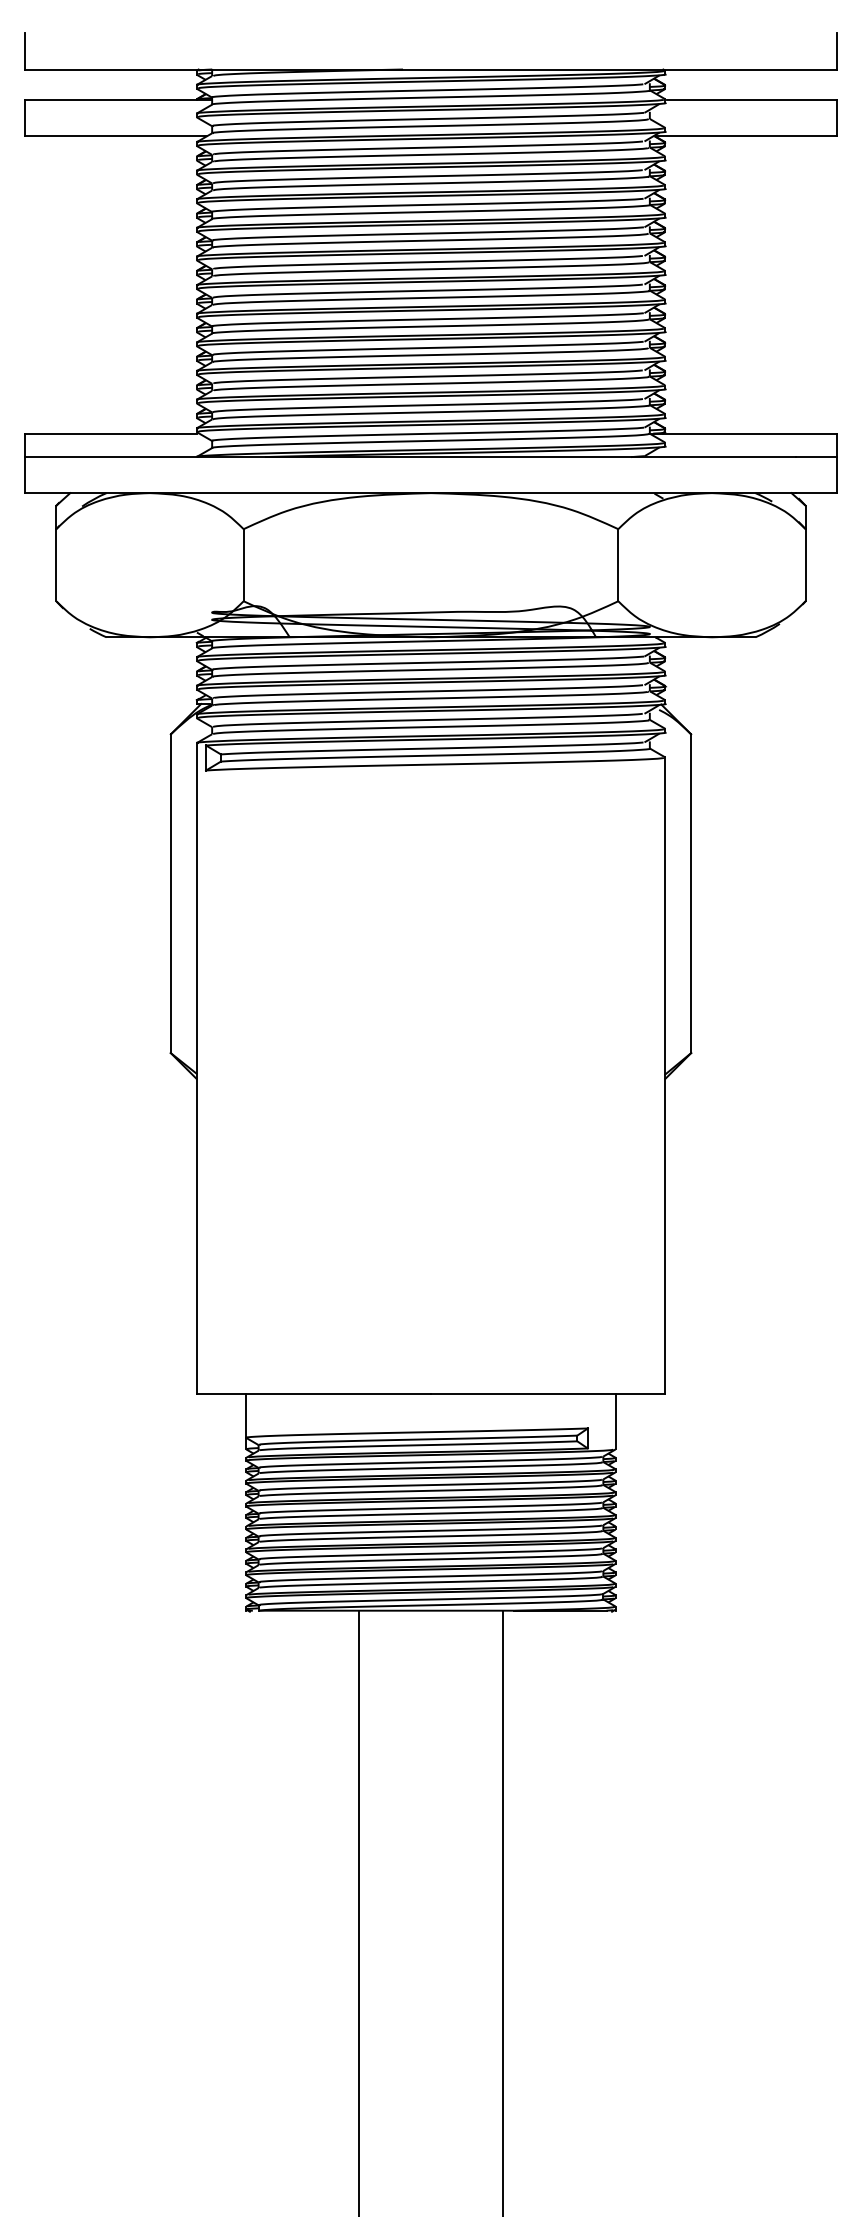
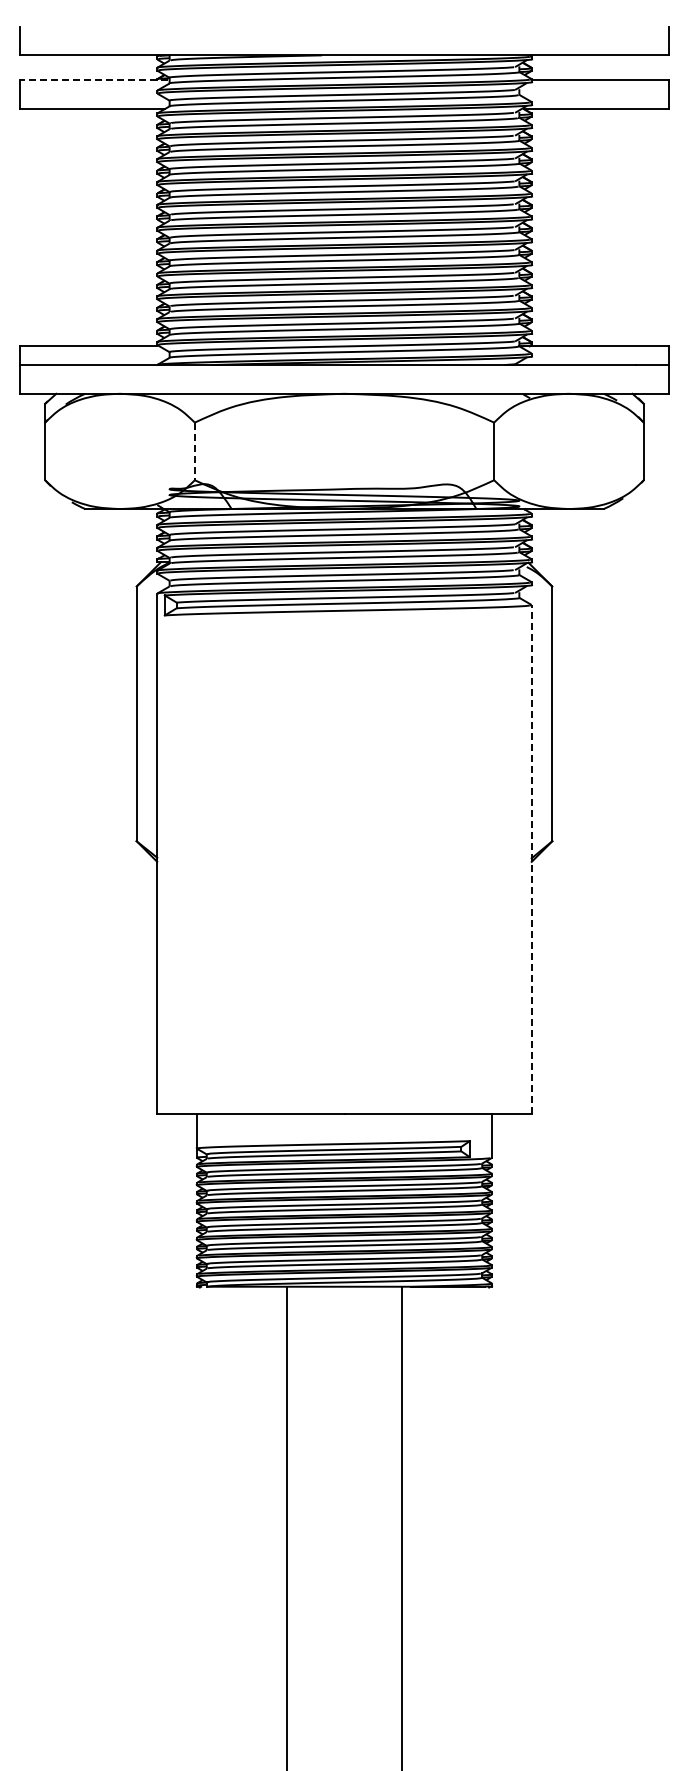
line: (118, 99) -> (94, 79), solid -> dashed
line: (243, 565) -> (194, 451), solid -> dashed
line: (665, 1074) -> (531, 858), solid -> dashed

